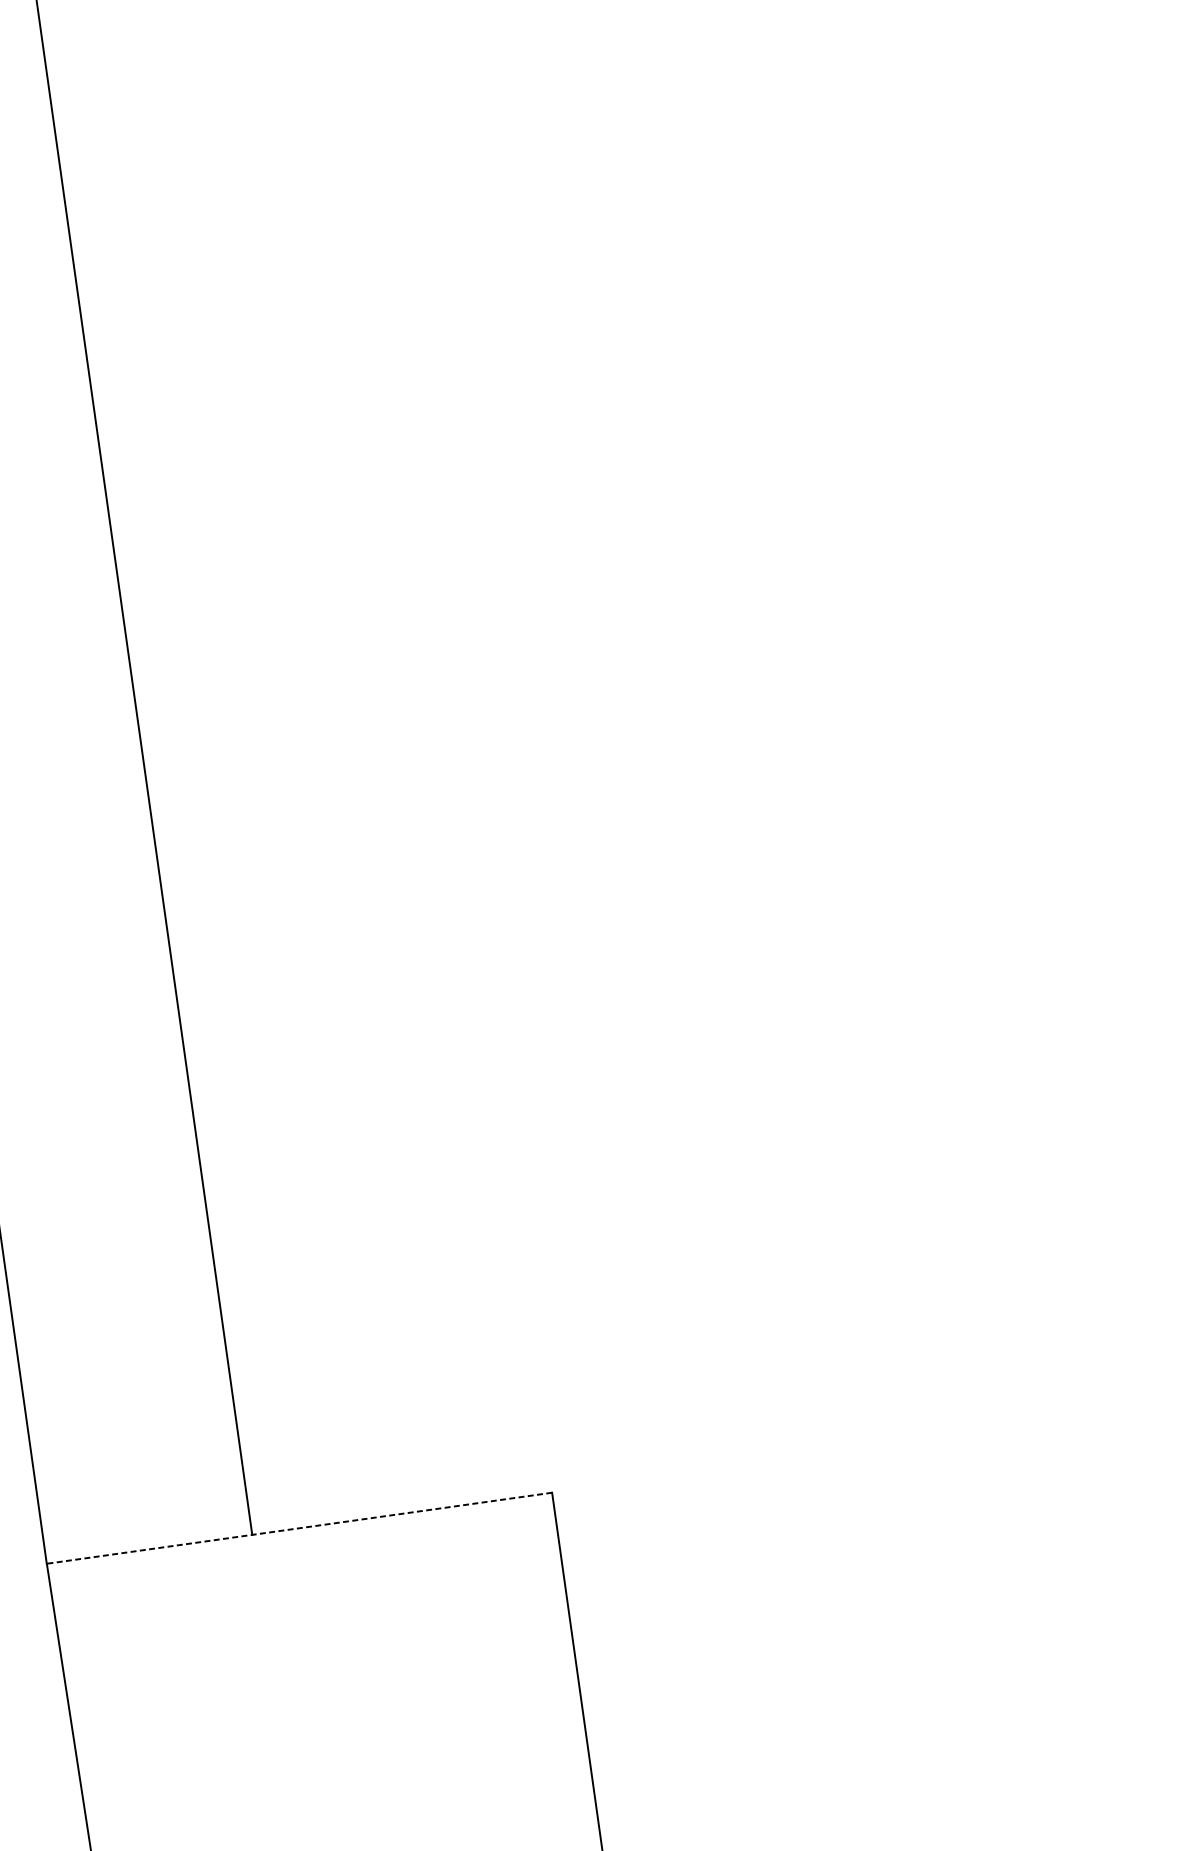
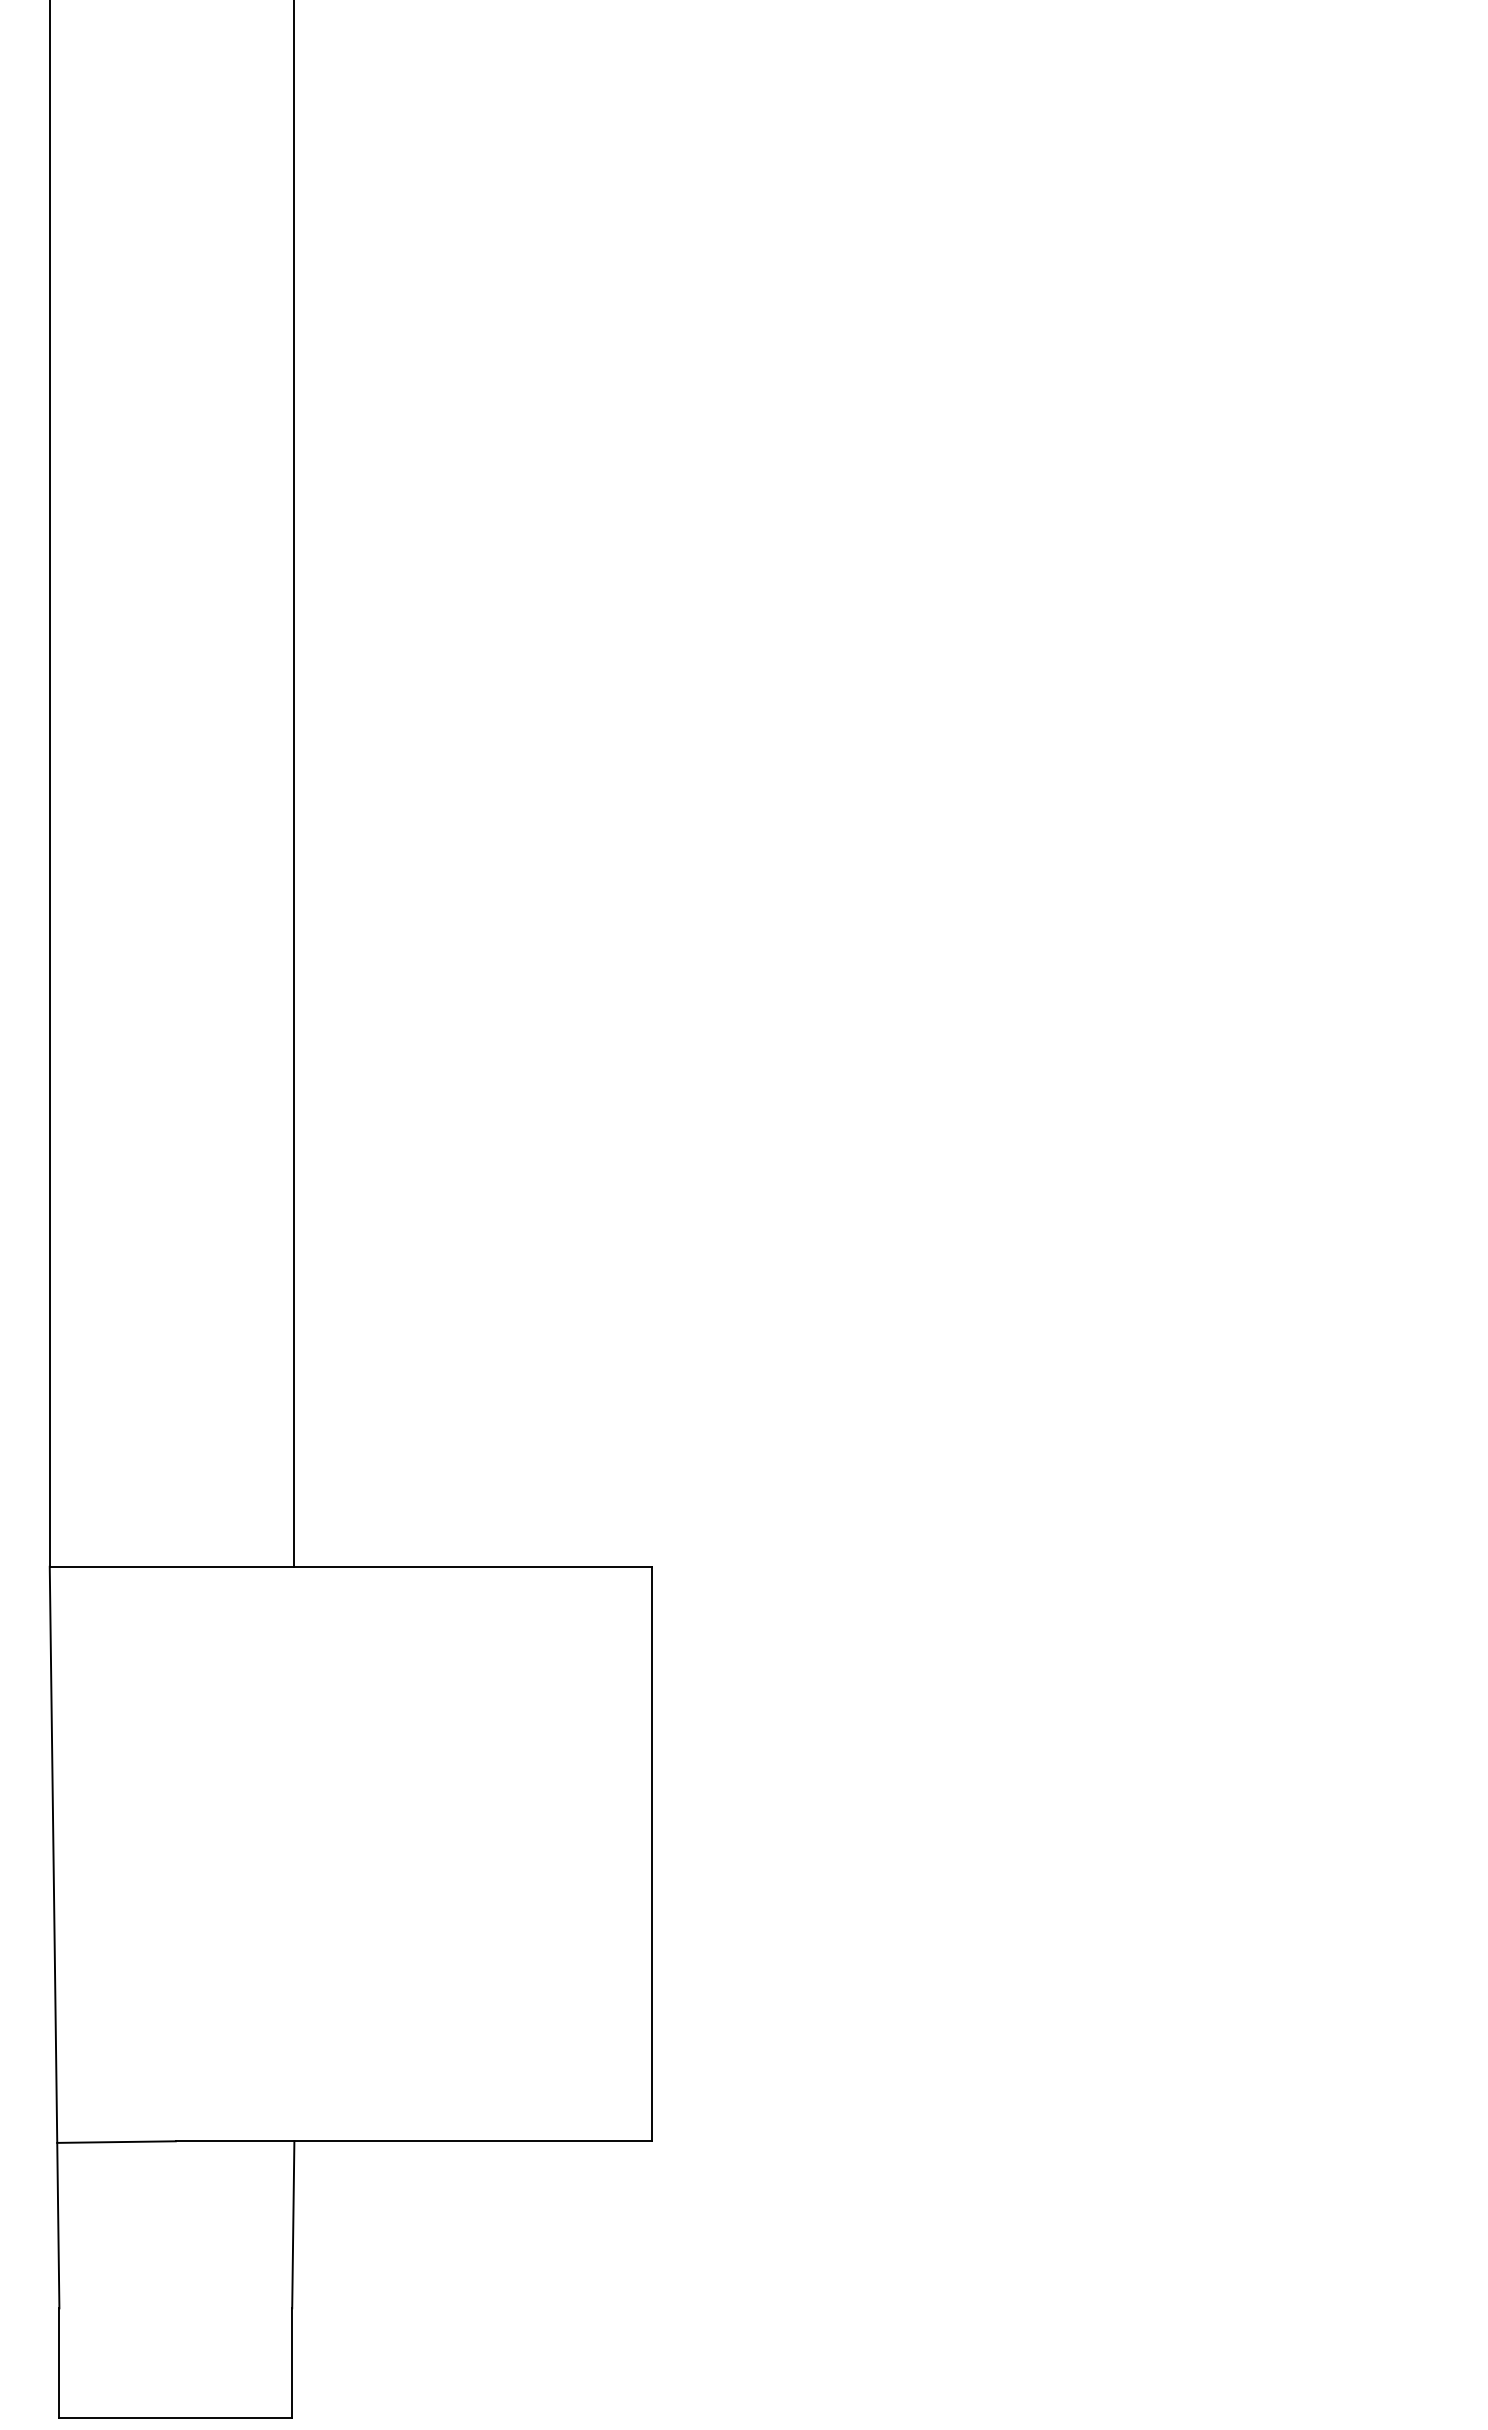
line: (299, 1528) -> (350, 1566), dashed -> solid

